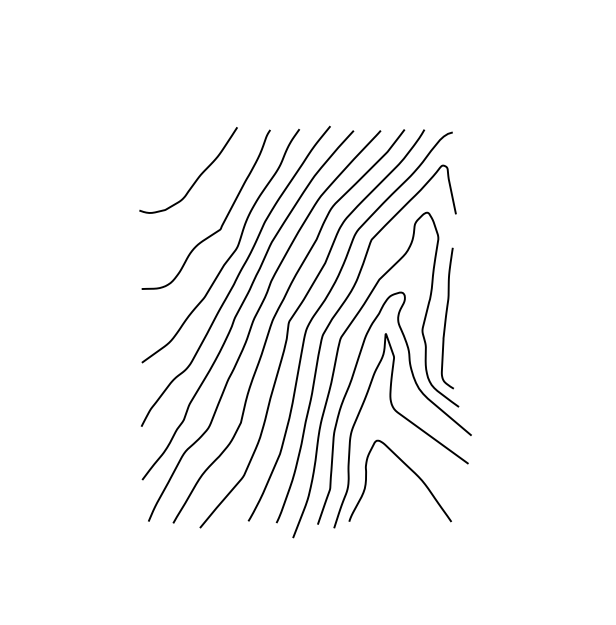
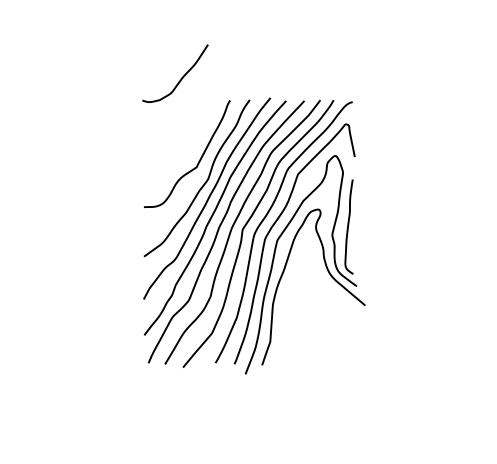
curve: (196, 177) -> (180, 78), moved
part: (407, 422) -> (322, 296), removed

